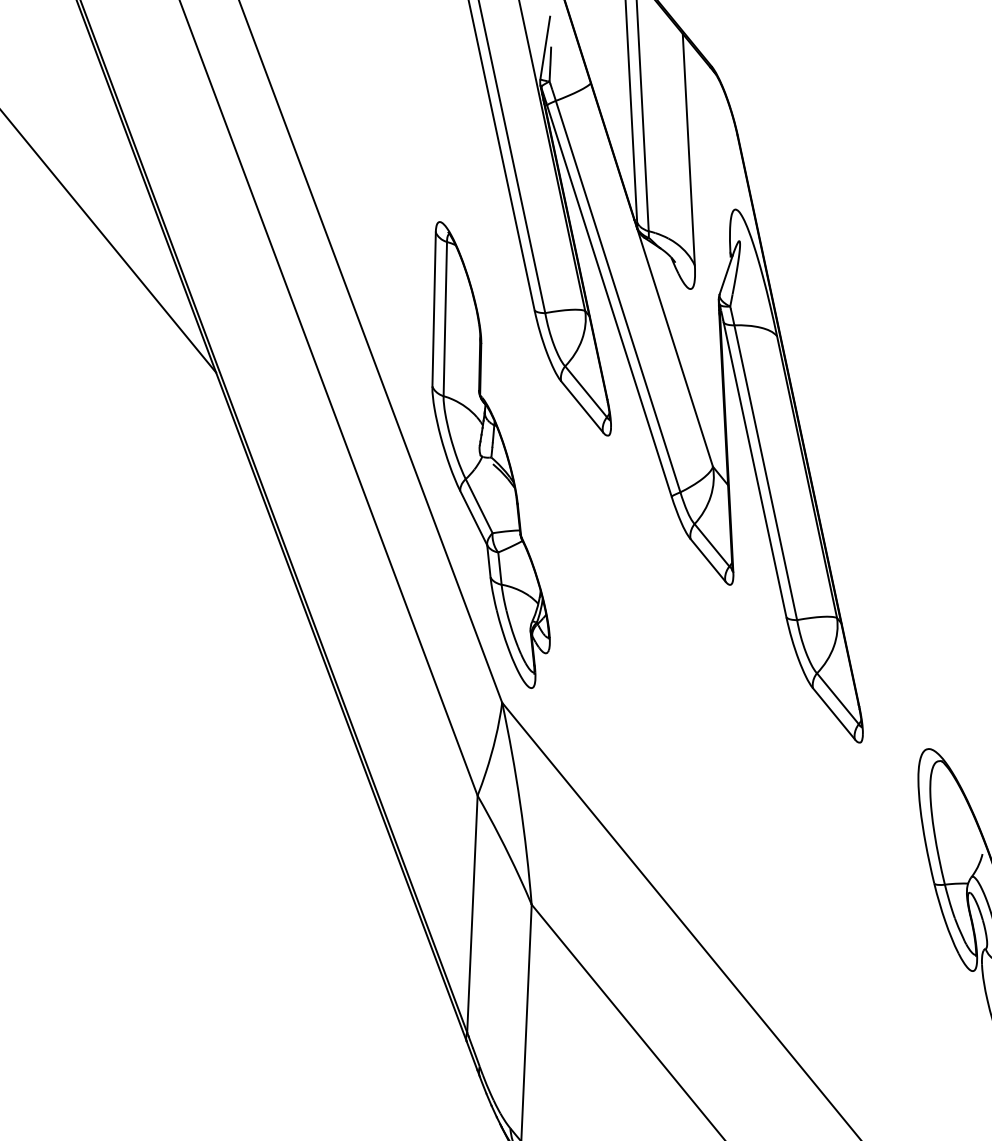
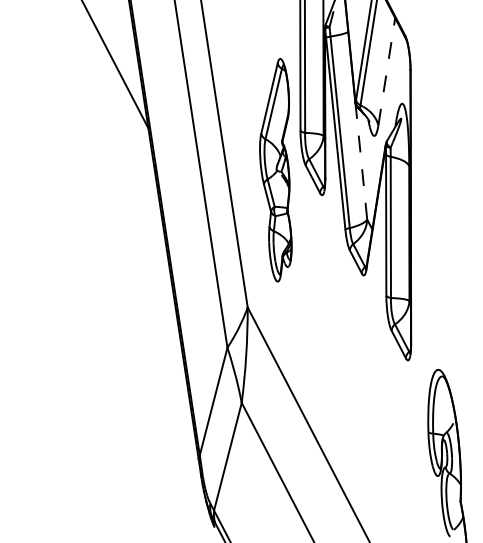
line: (688, 149) -> (386, 71), solid -> dashed
line: (675, 348) -> (361, 161), solid -> dashed
part: (478, 457) -> (275, 170), moved

